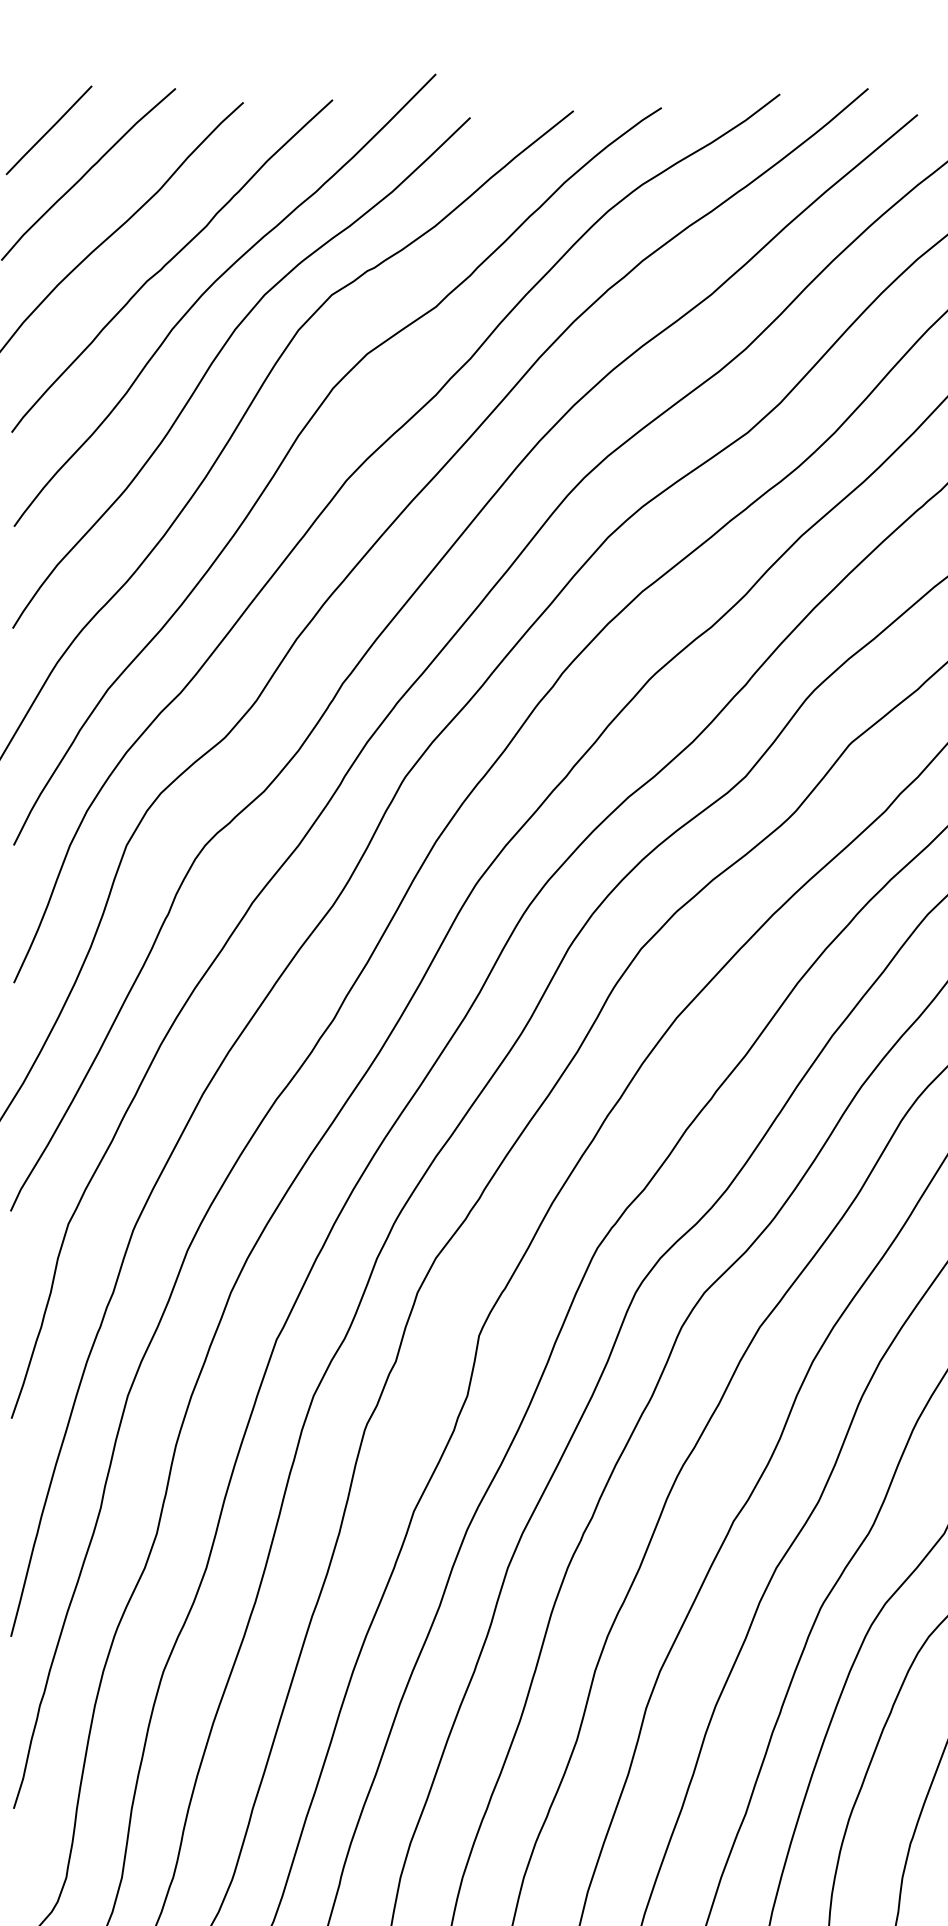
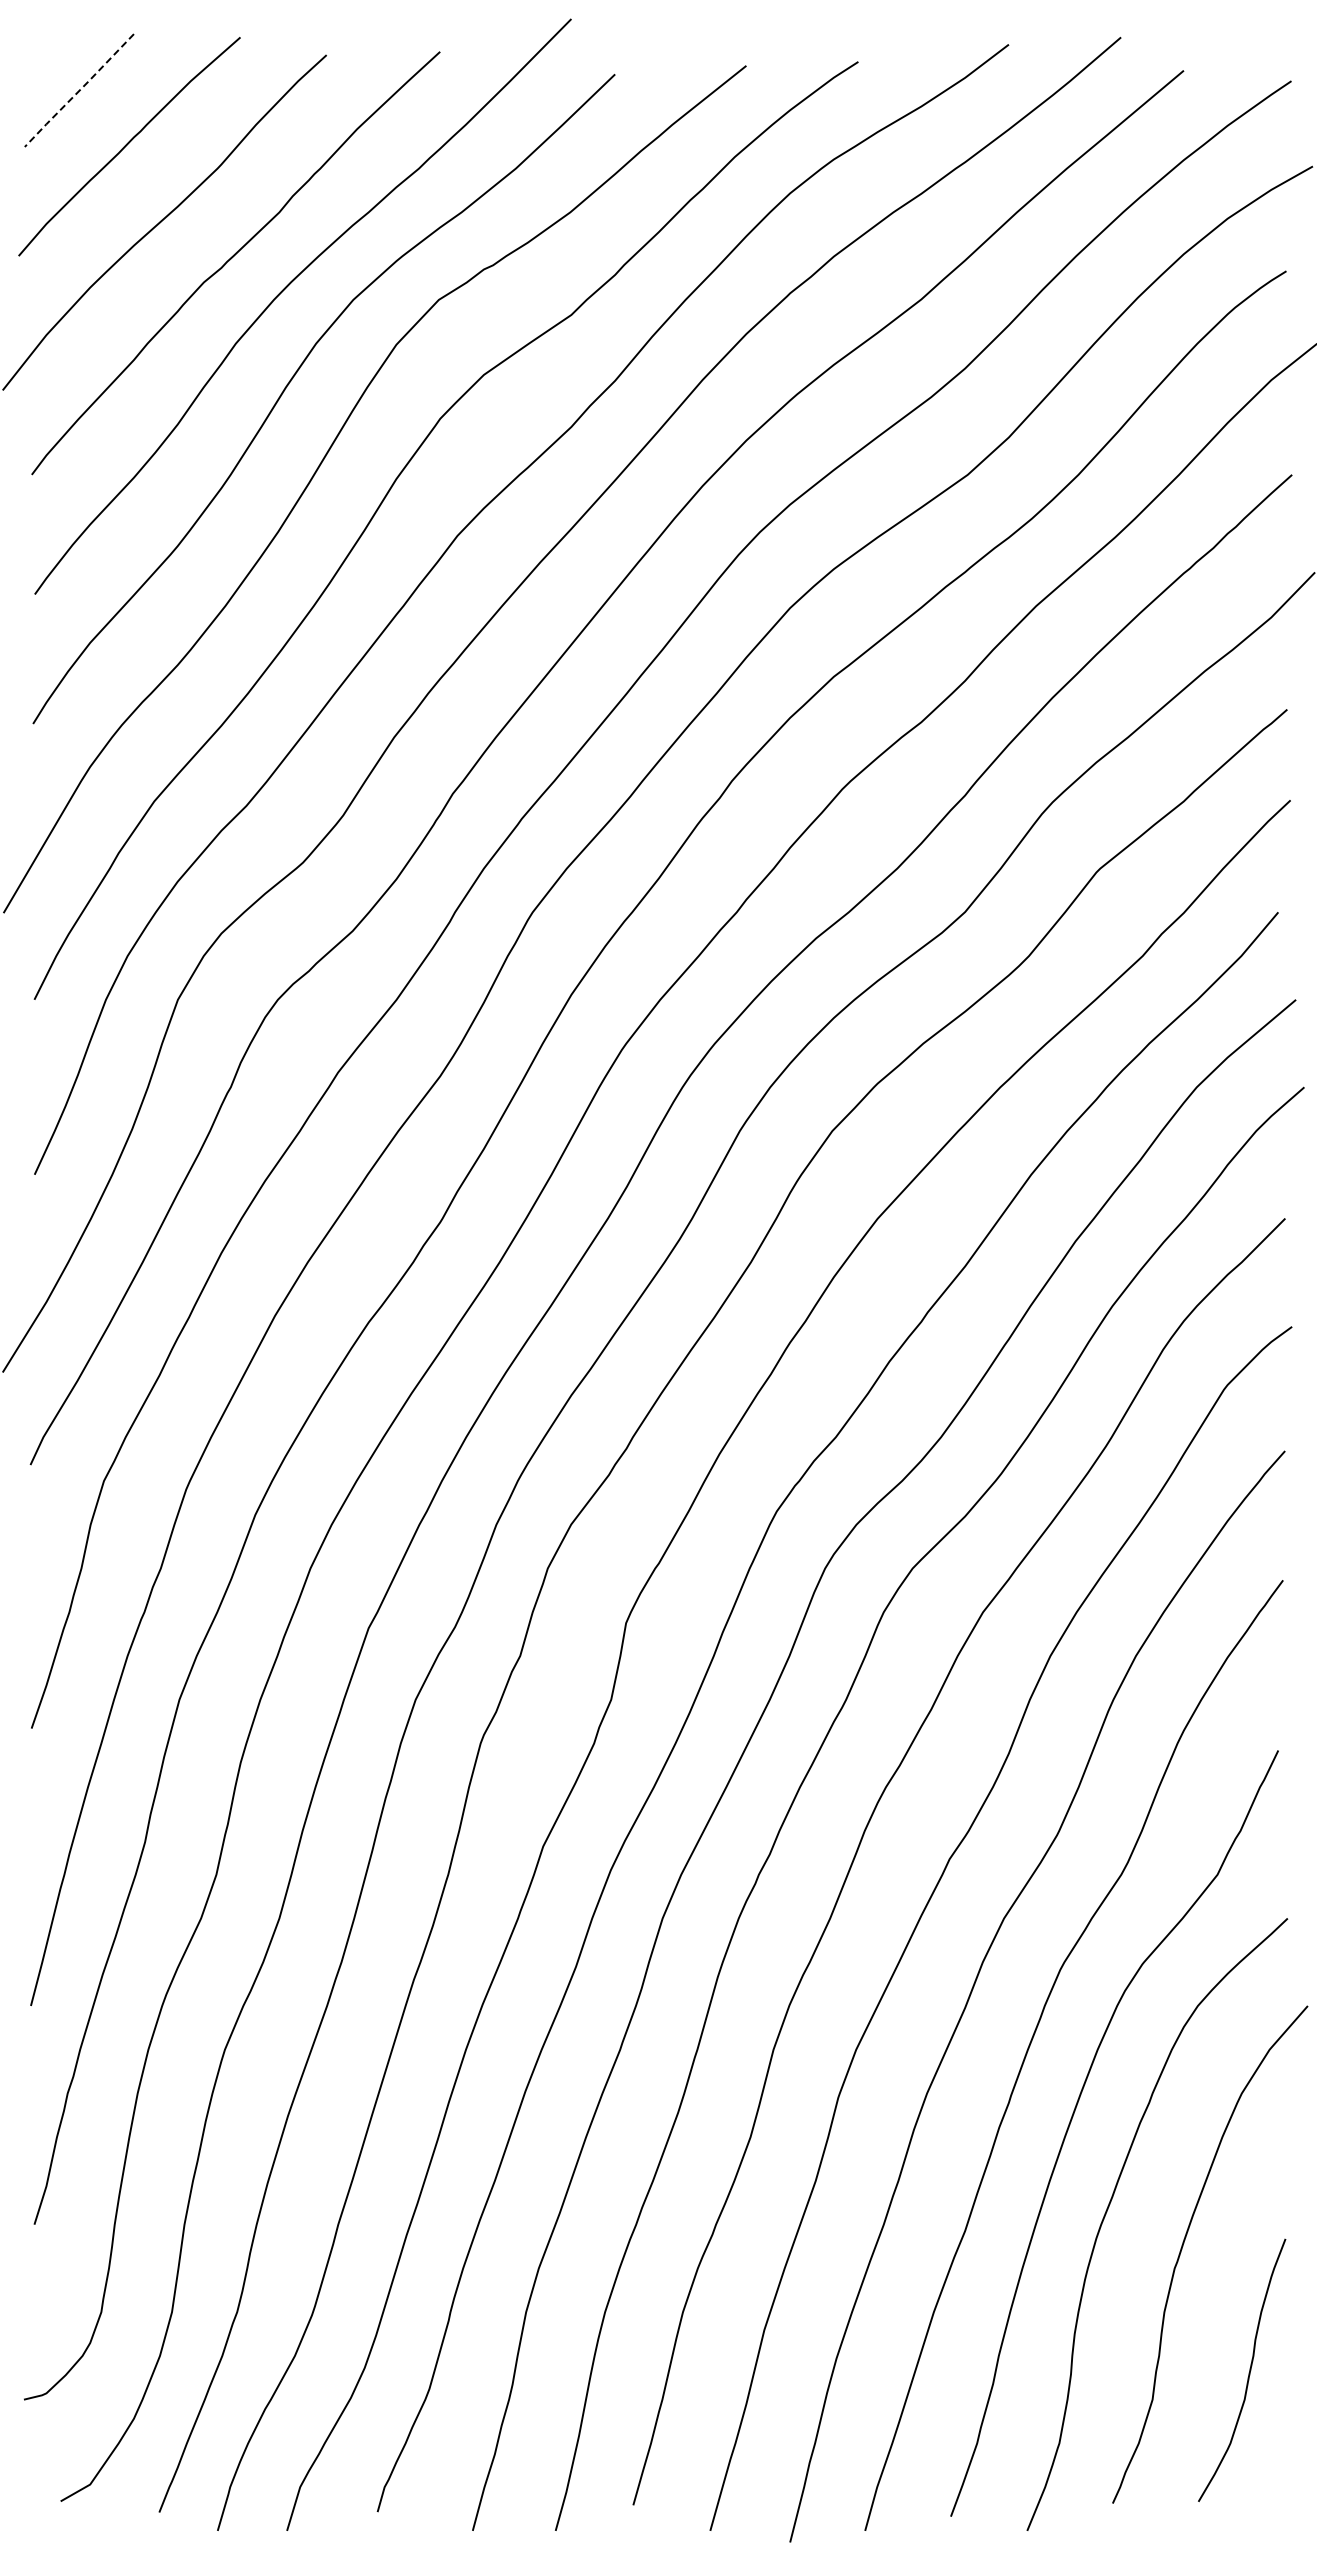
line: (49, 131) -> (79, 91), solid -> dashed

